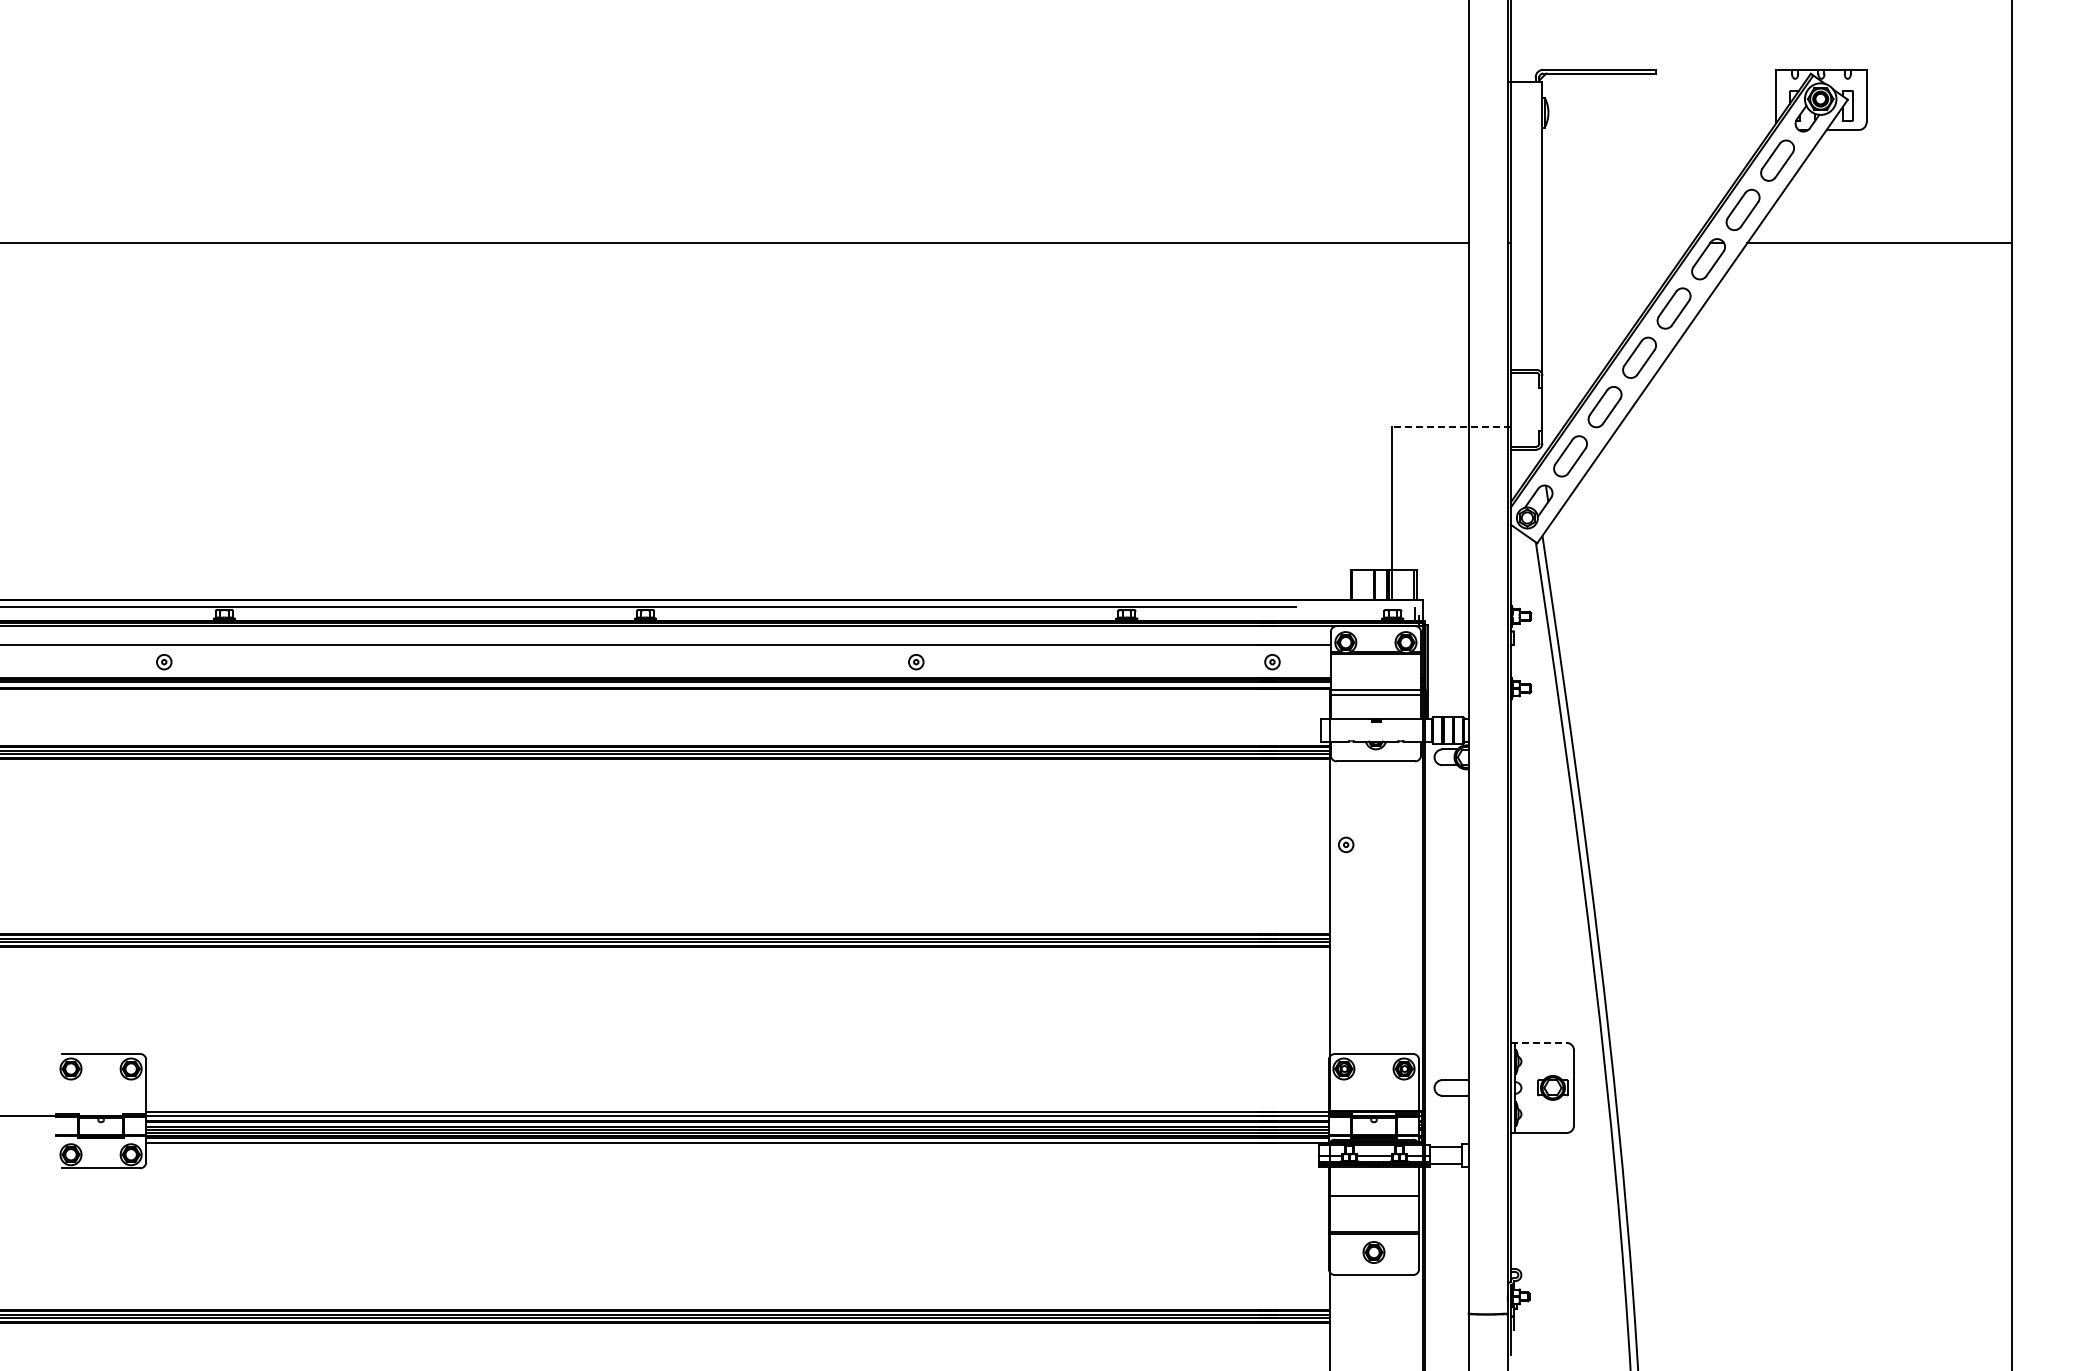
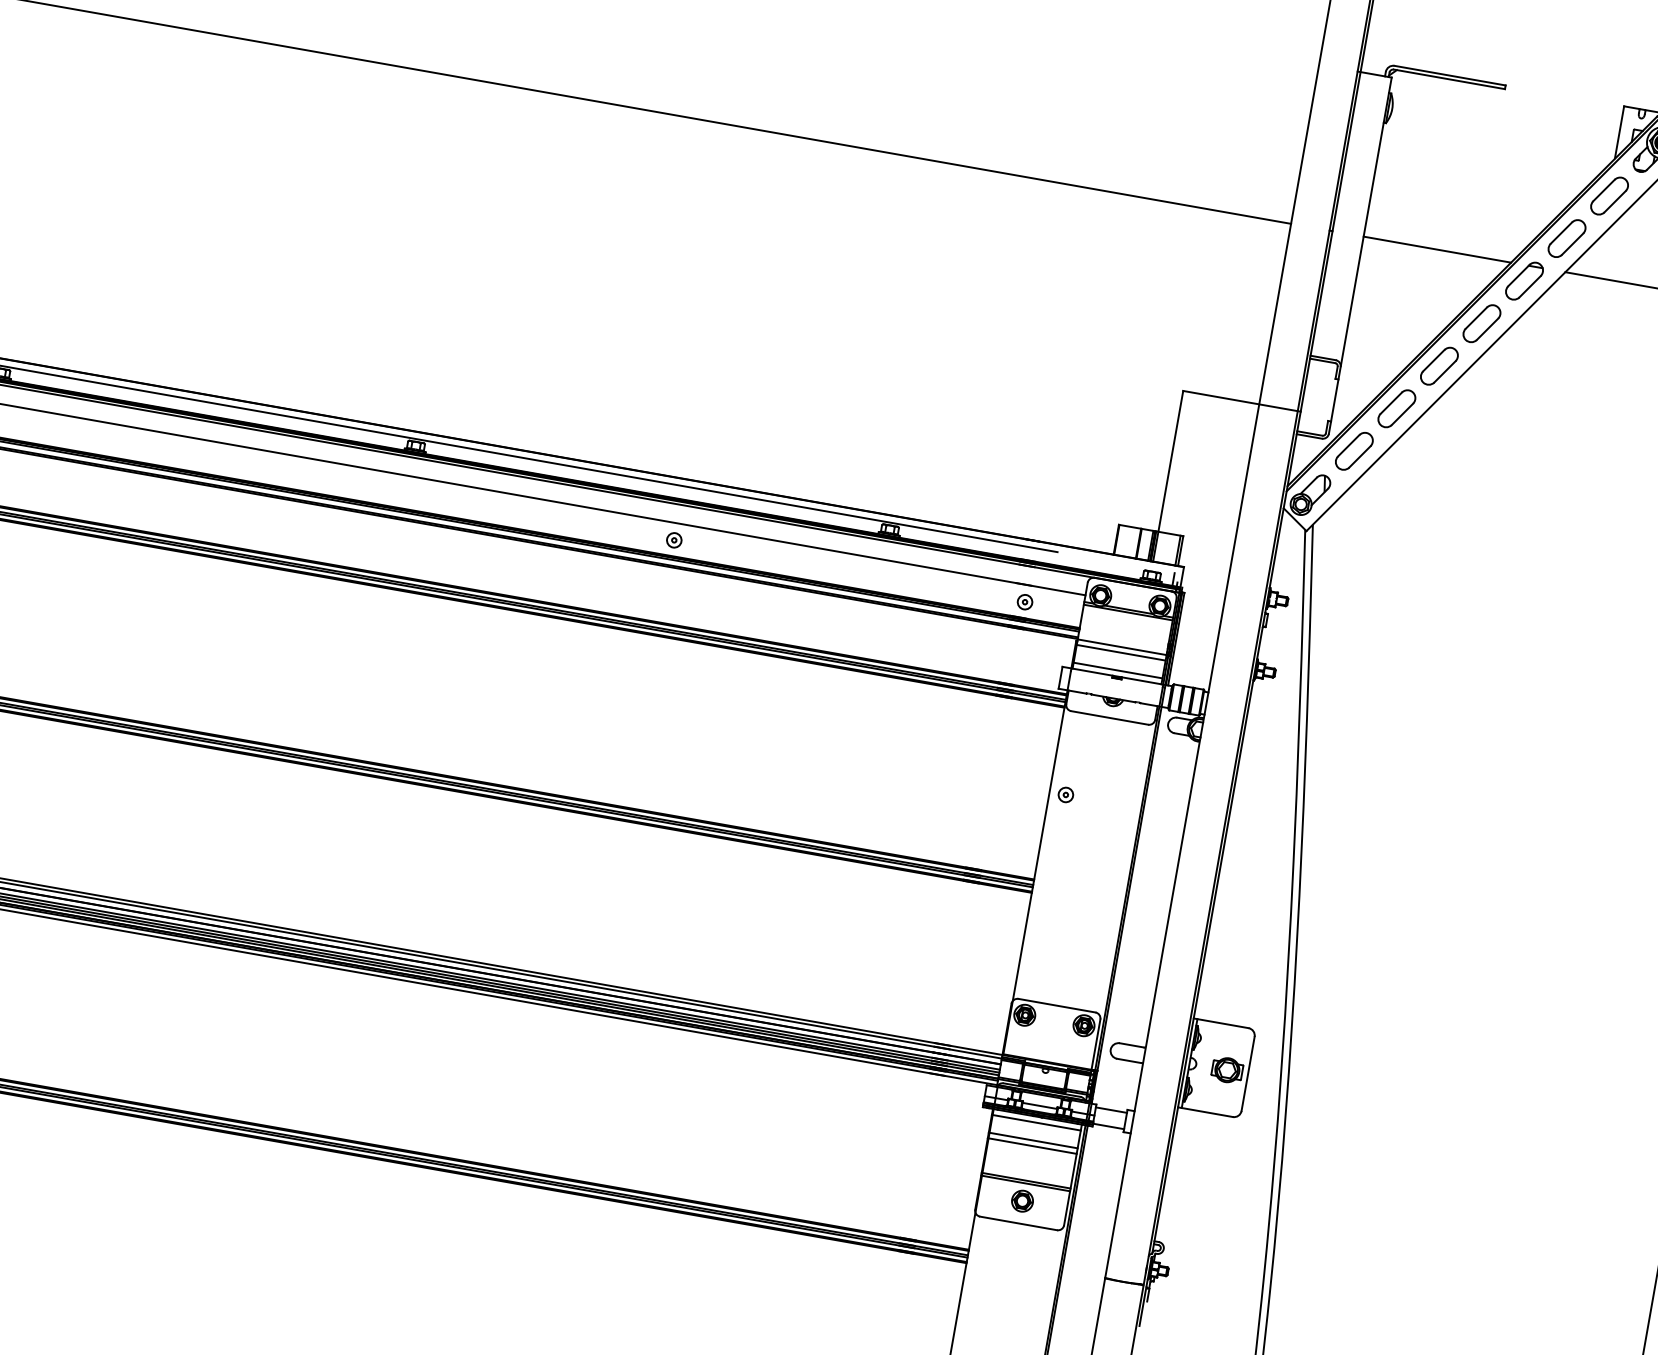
line: (1617, 243) -> (1437, 249), added
line: (1451, 426) -> (1242, 401), dashed -> solid
line: (1375, 713) -> (1117, 670), added
line: (1538, 1042) -> (1221, 1022), dashed -> solid
line: (1373, 1172) -> (1035, 1122), added
line: (1373, 1190) -> (1032, 1140), added

